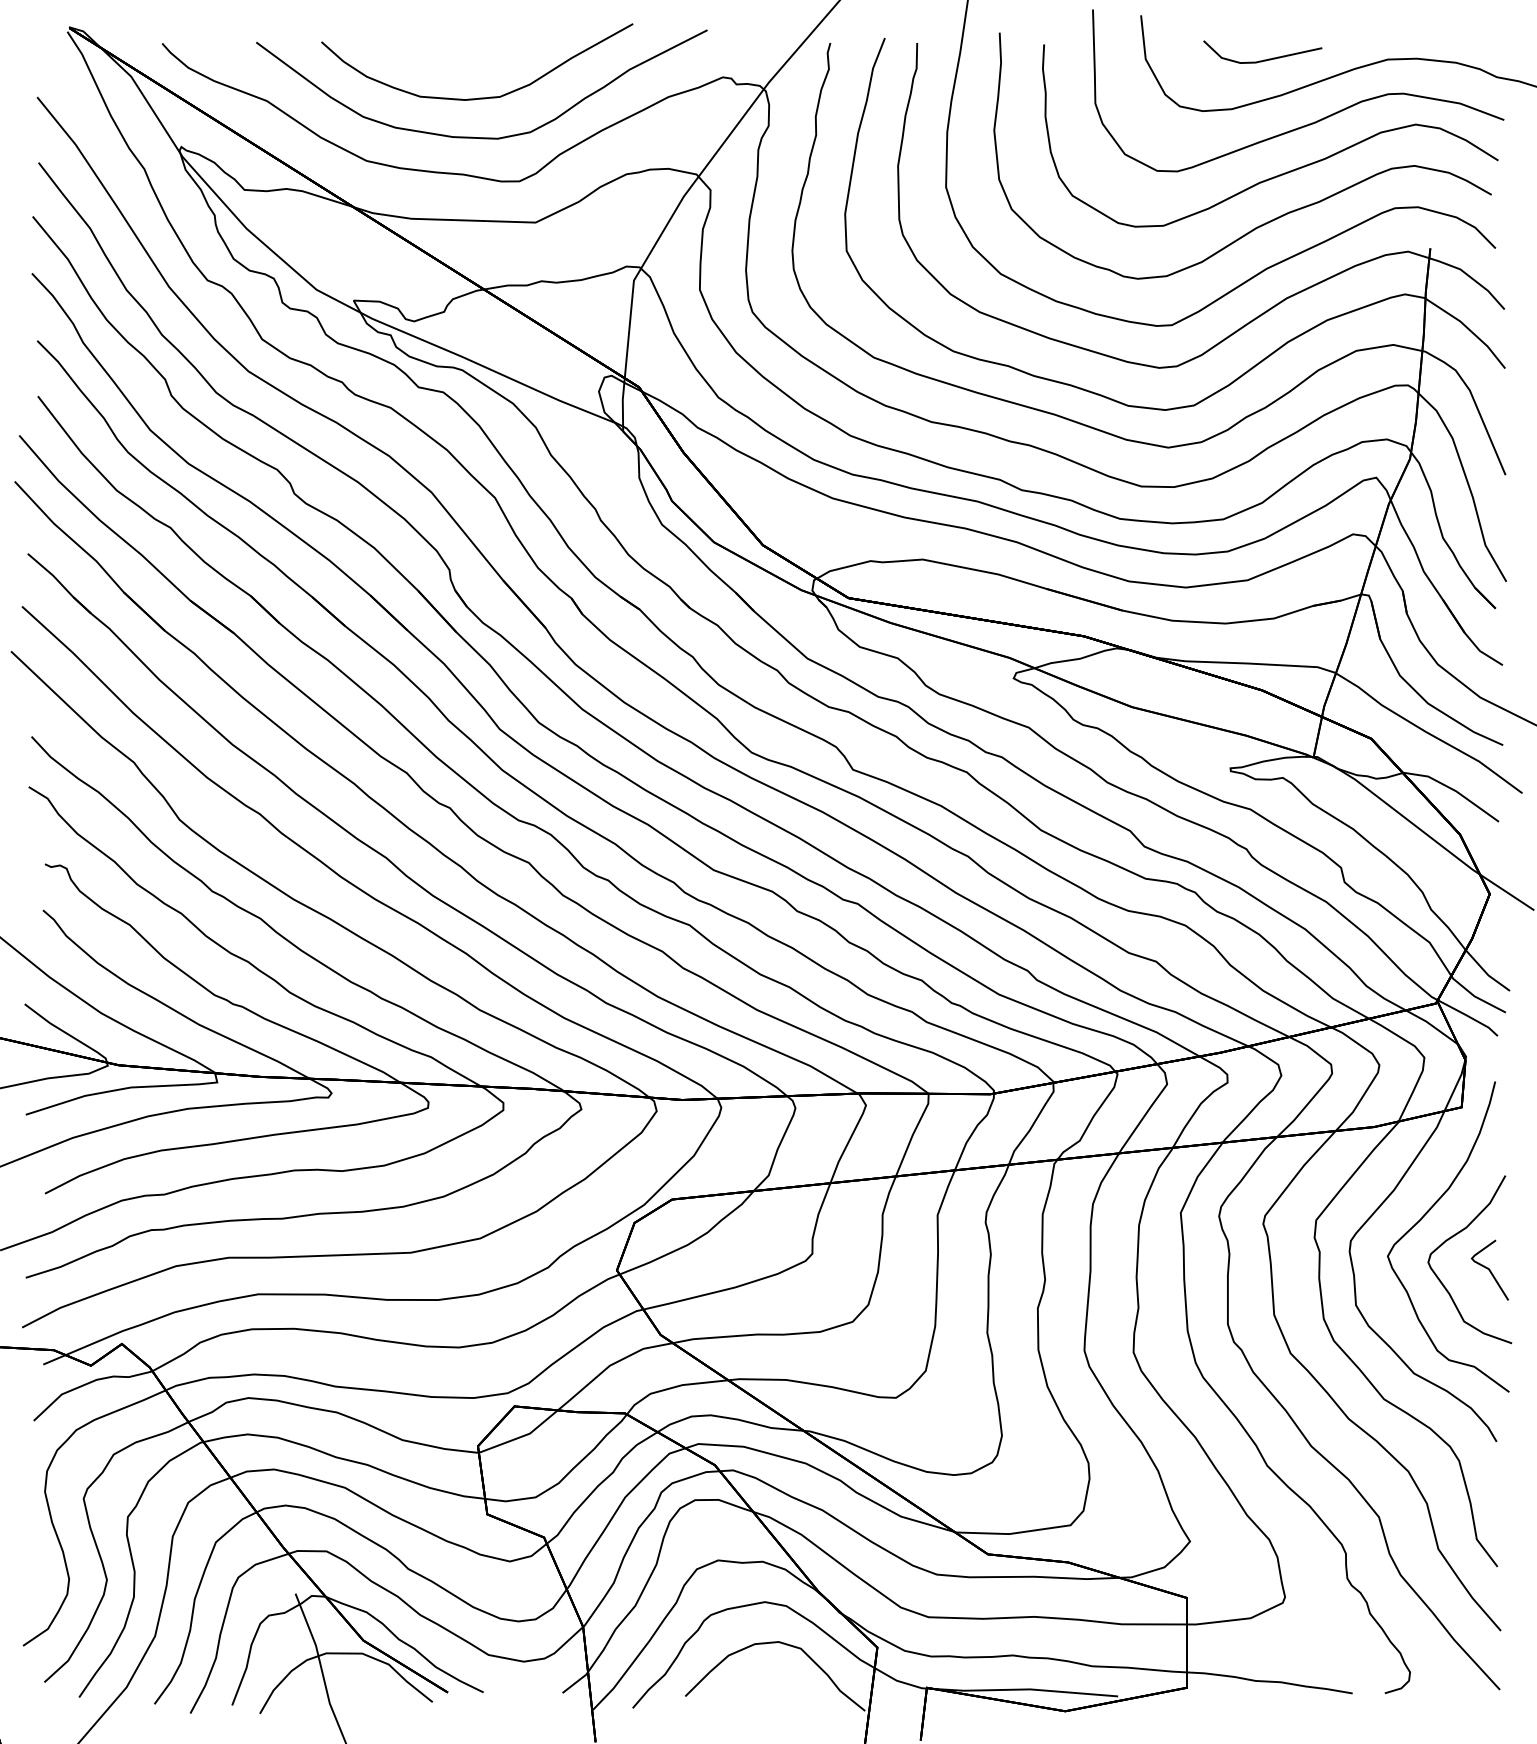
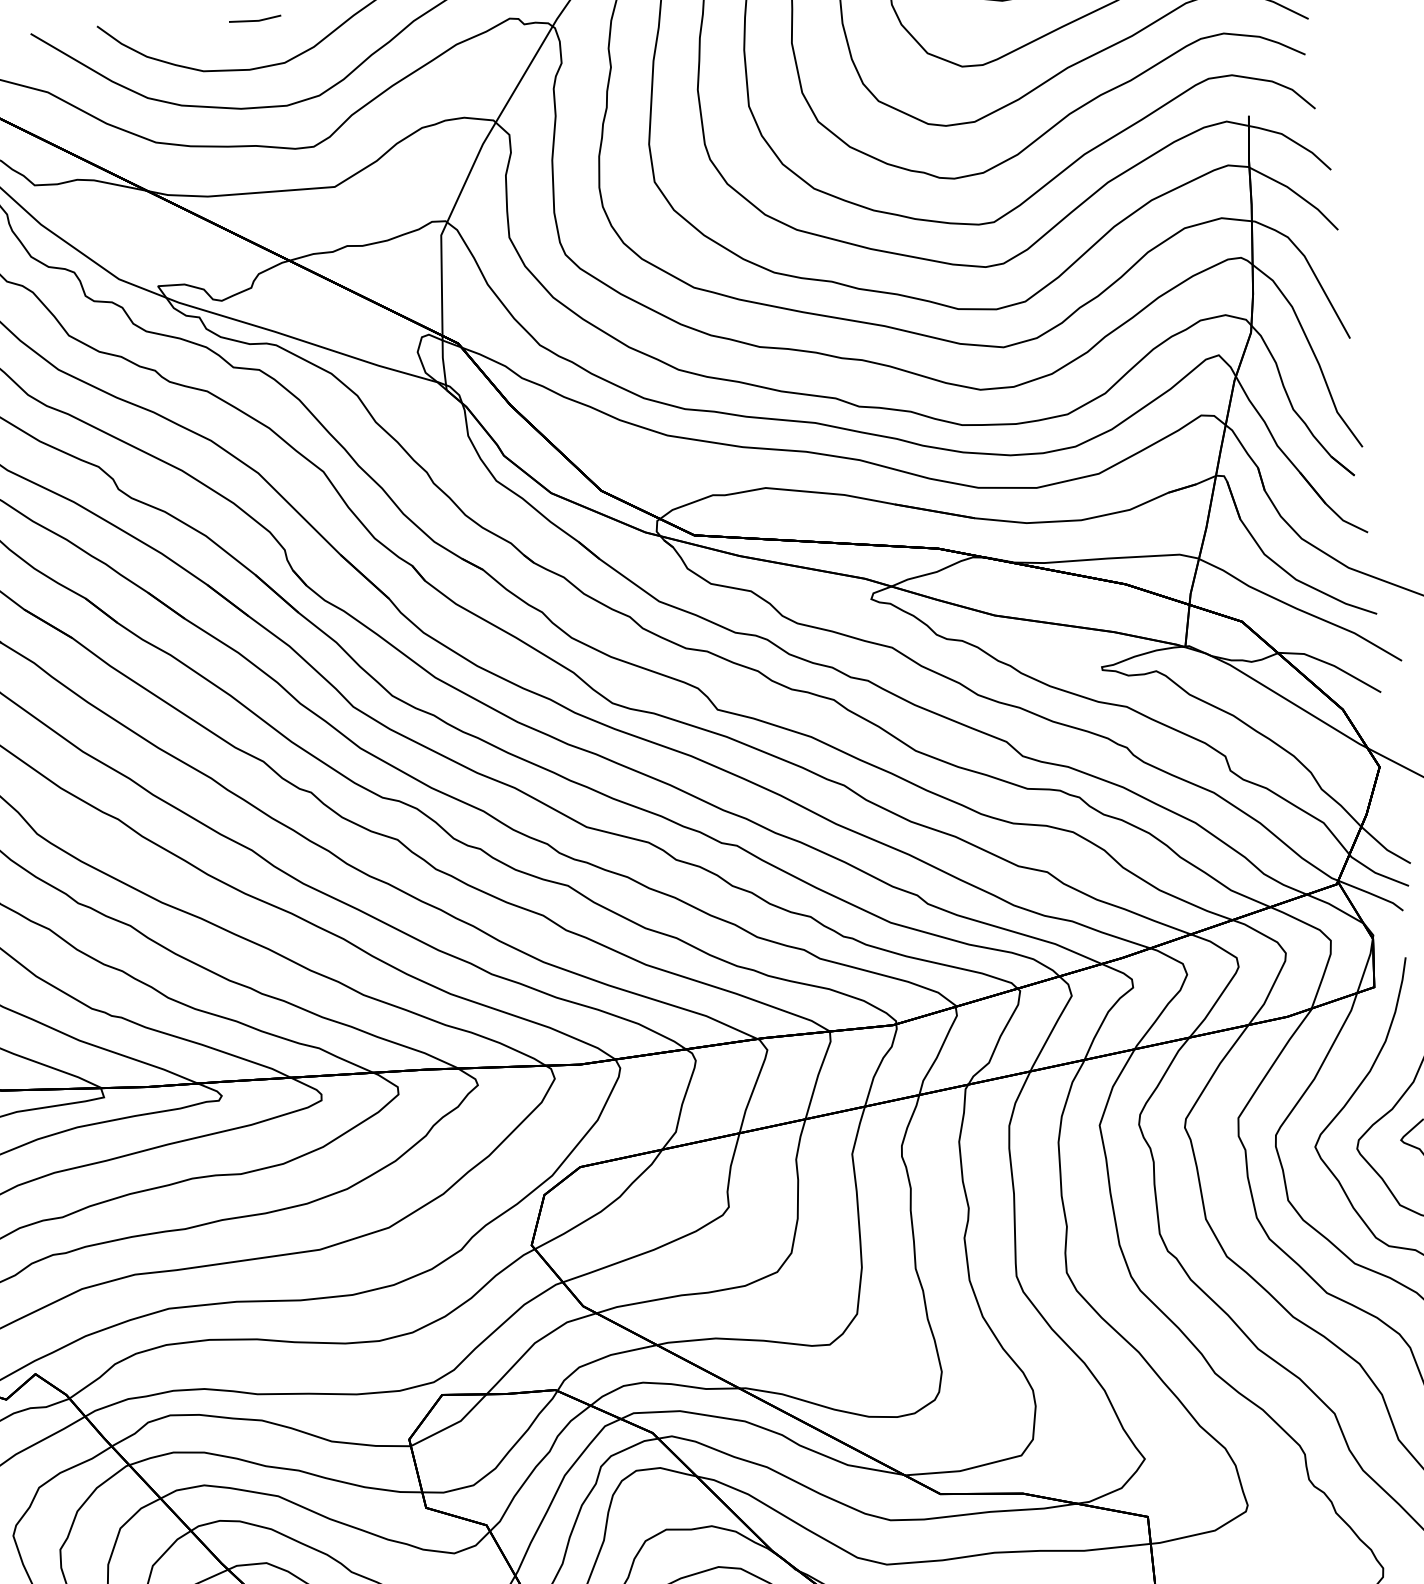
line: (475, 52) -> (255, 20), added

